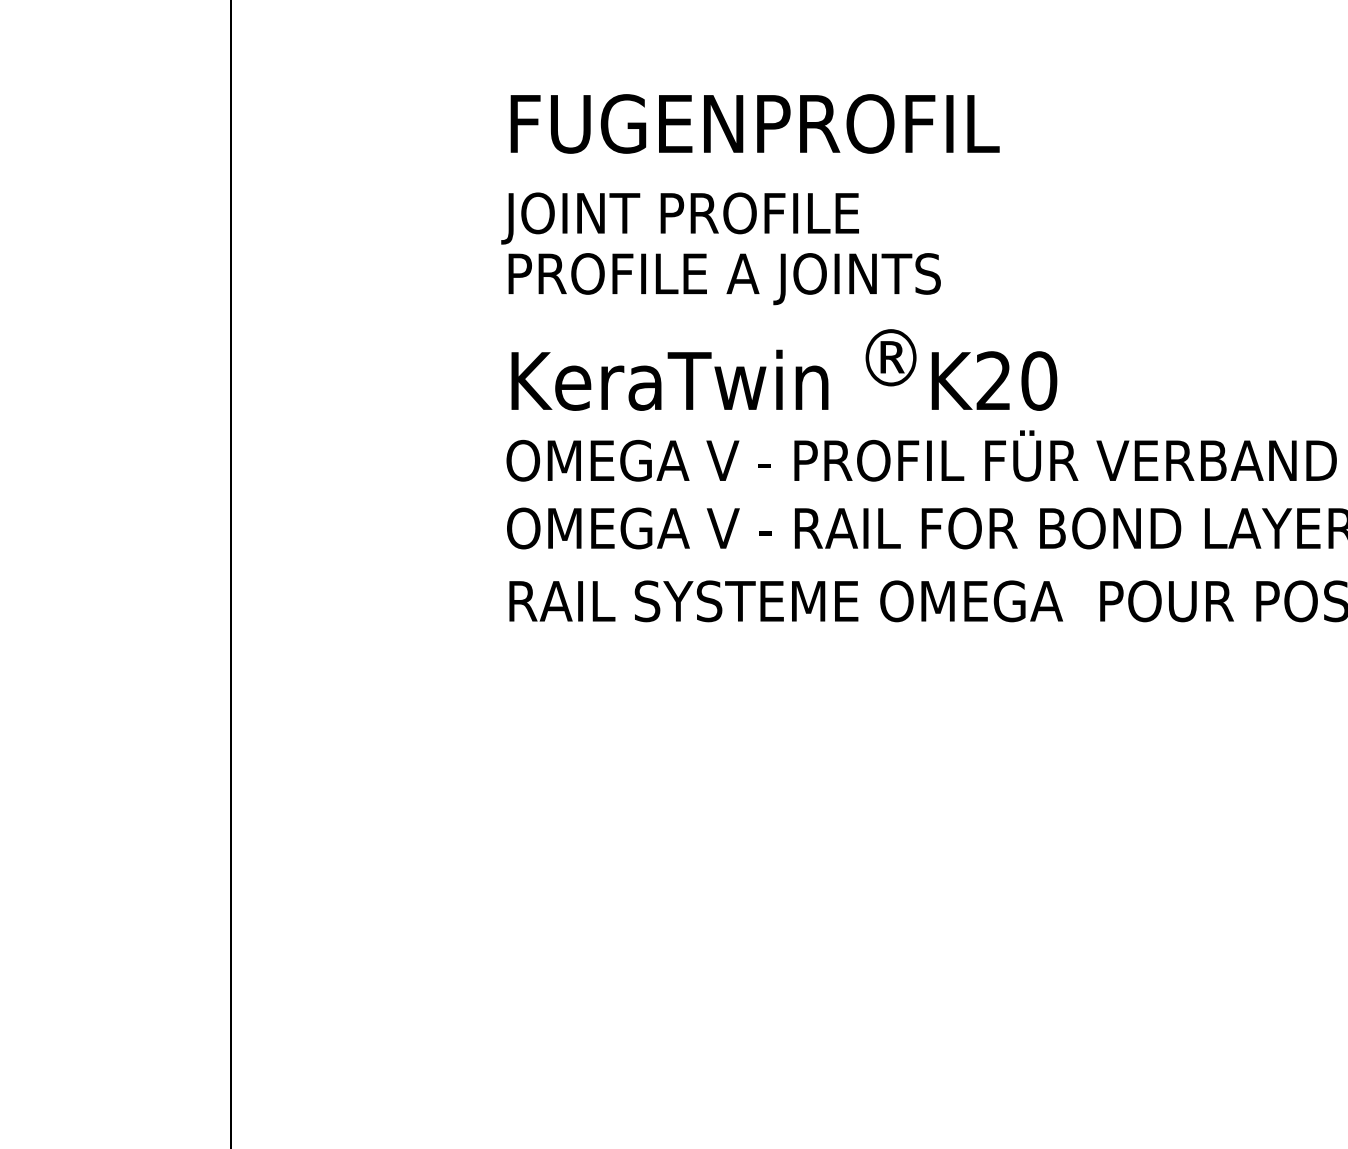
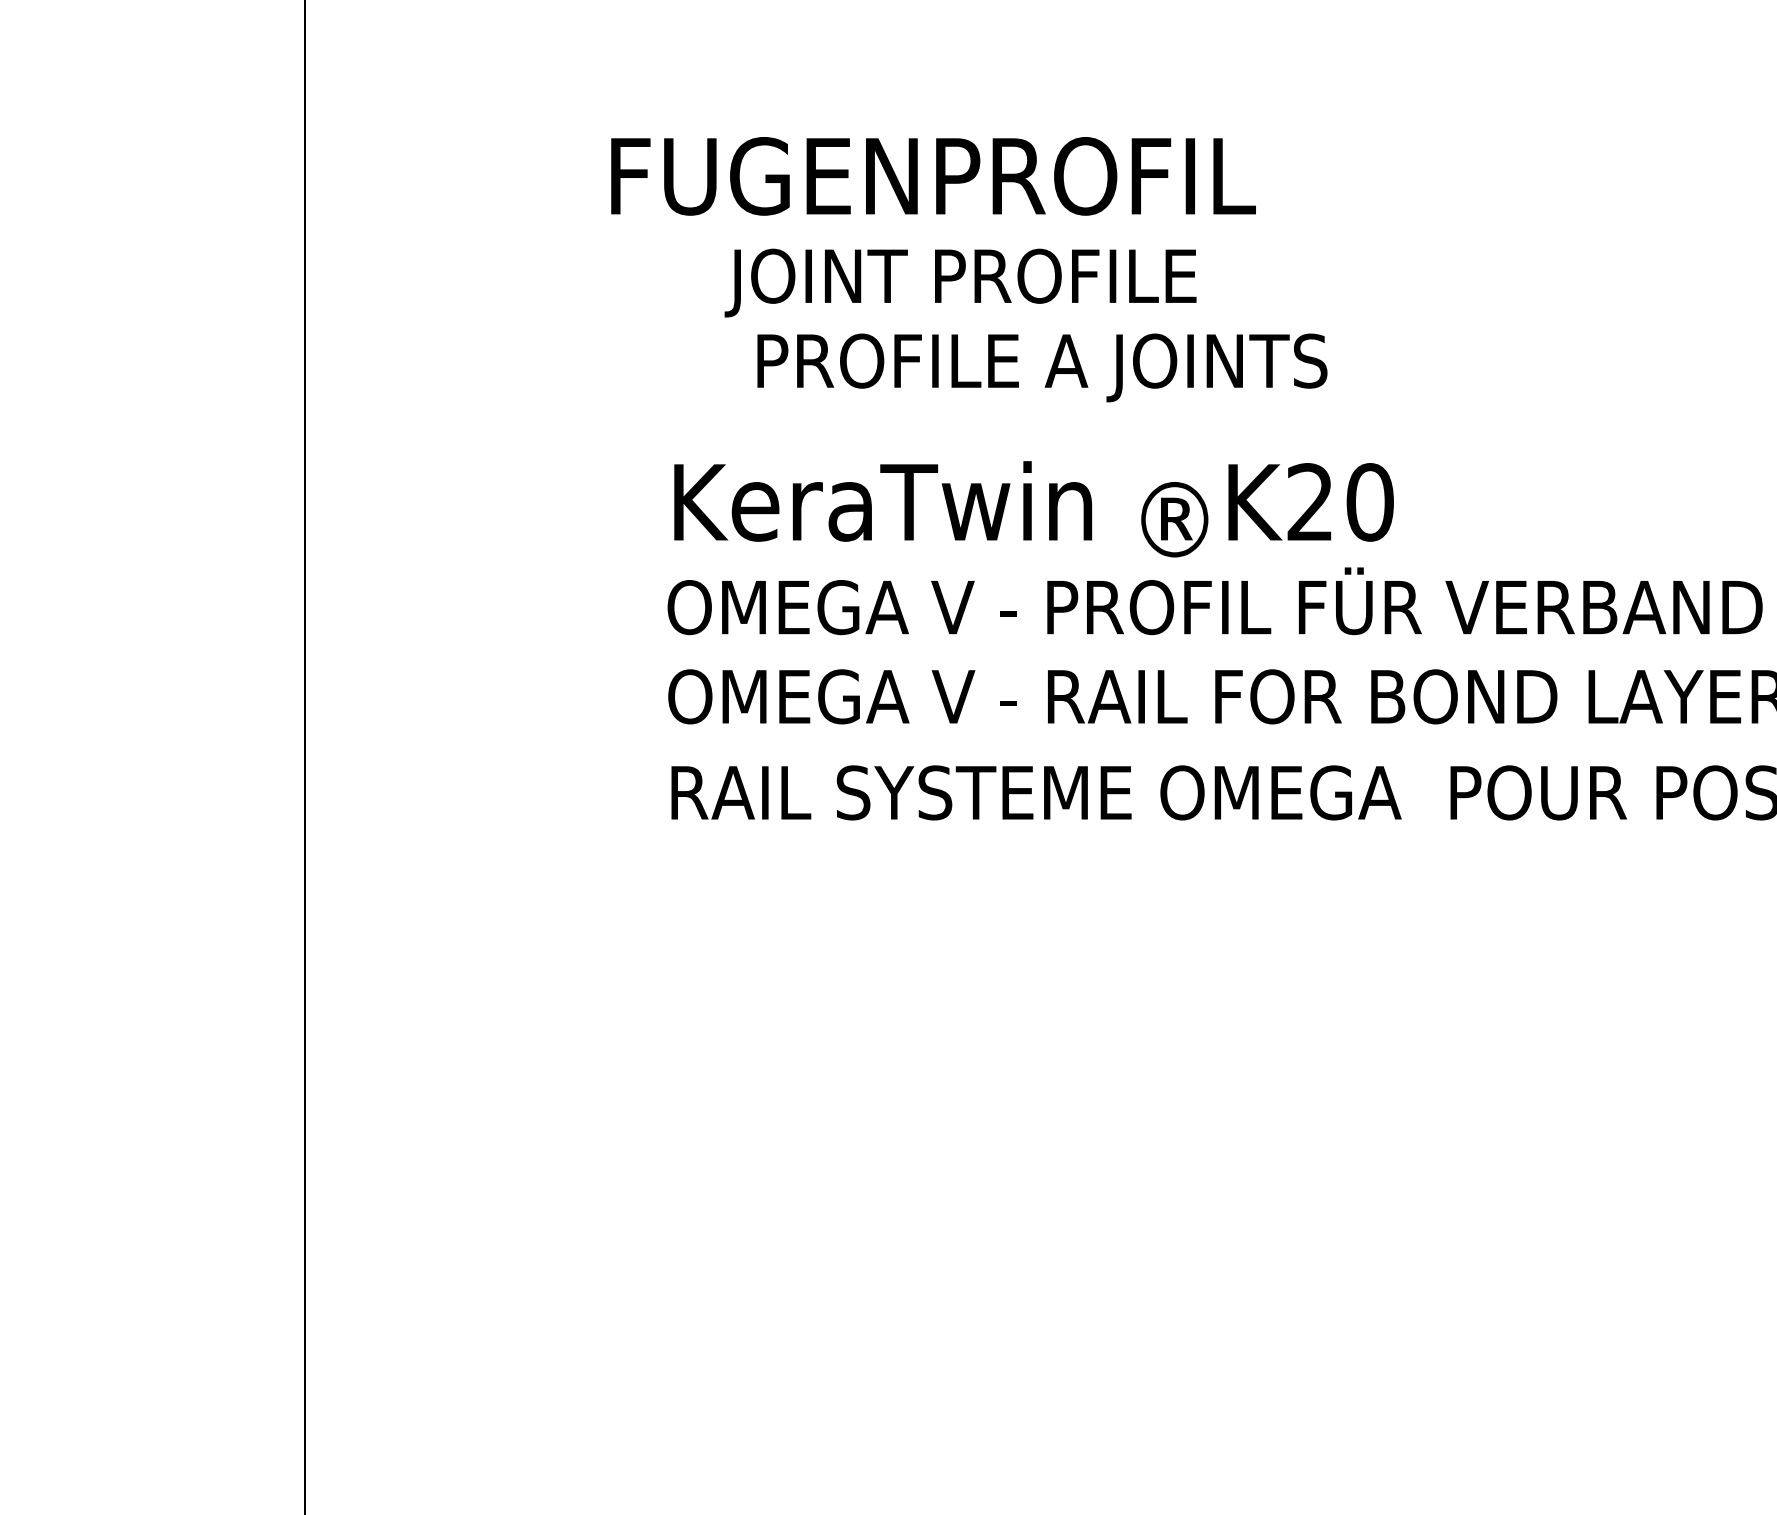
text: (755, 124) -> (933, 176), moved
text: (680, 218) -> (960, 282), moved
text: (724, 278) -> (1042, 367), moved
text: (890, 357) -> (1174, 519), moved

